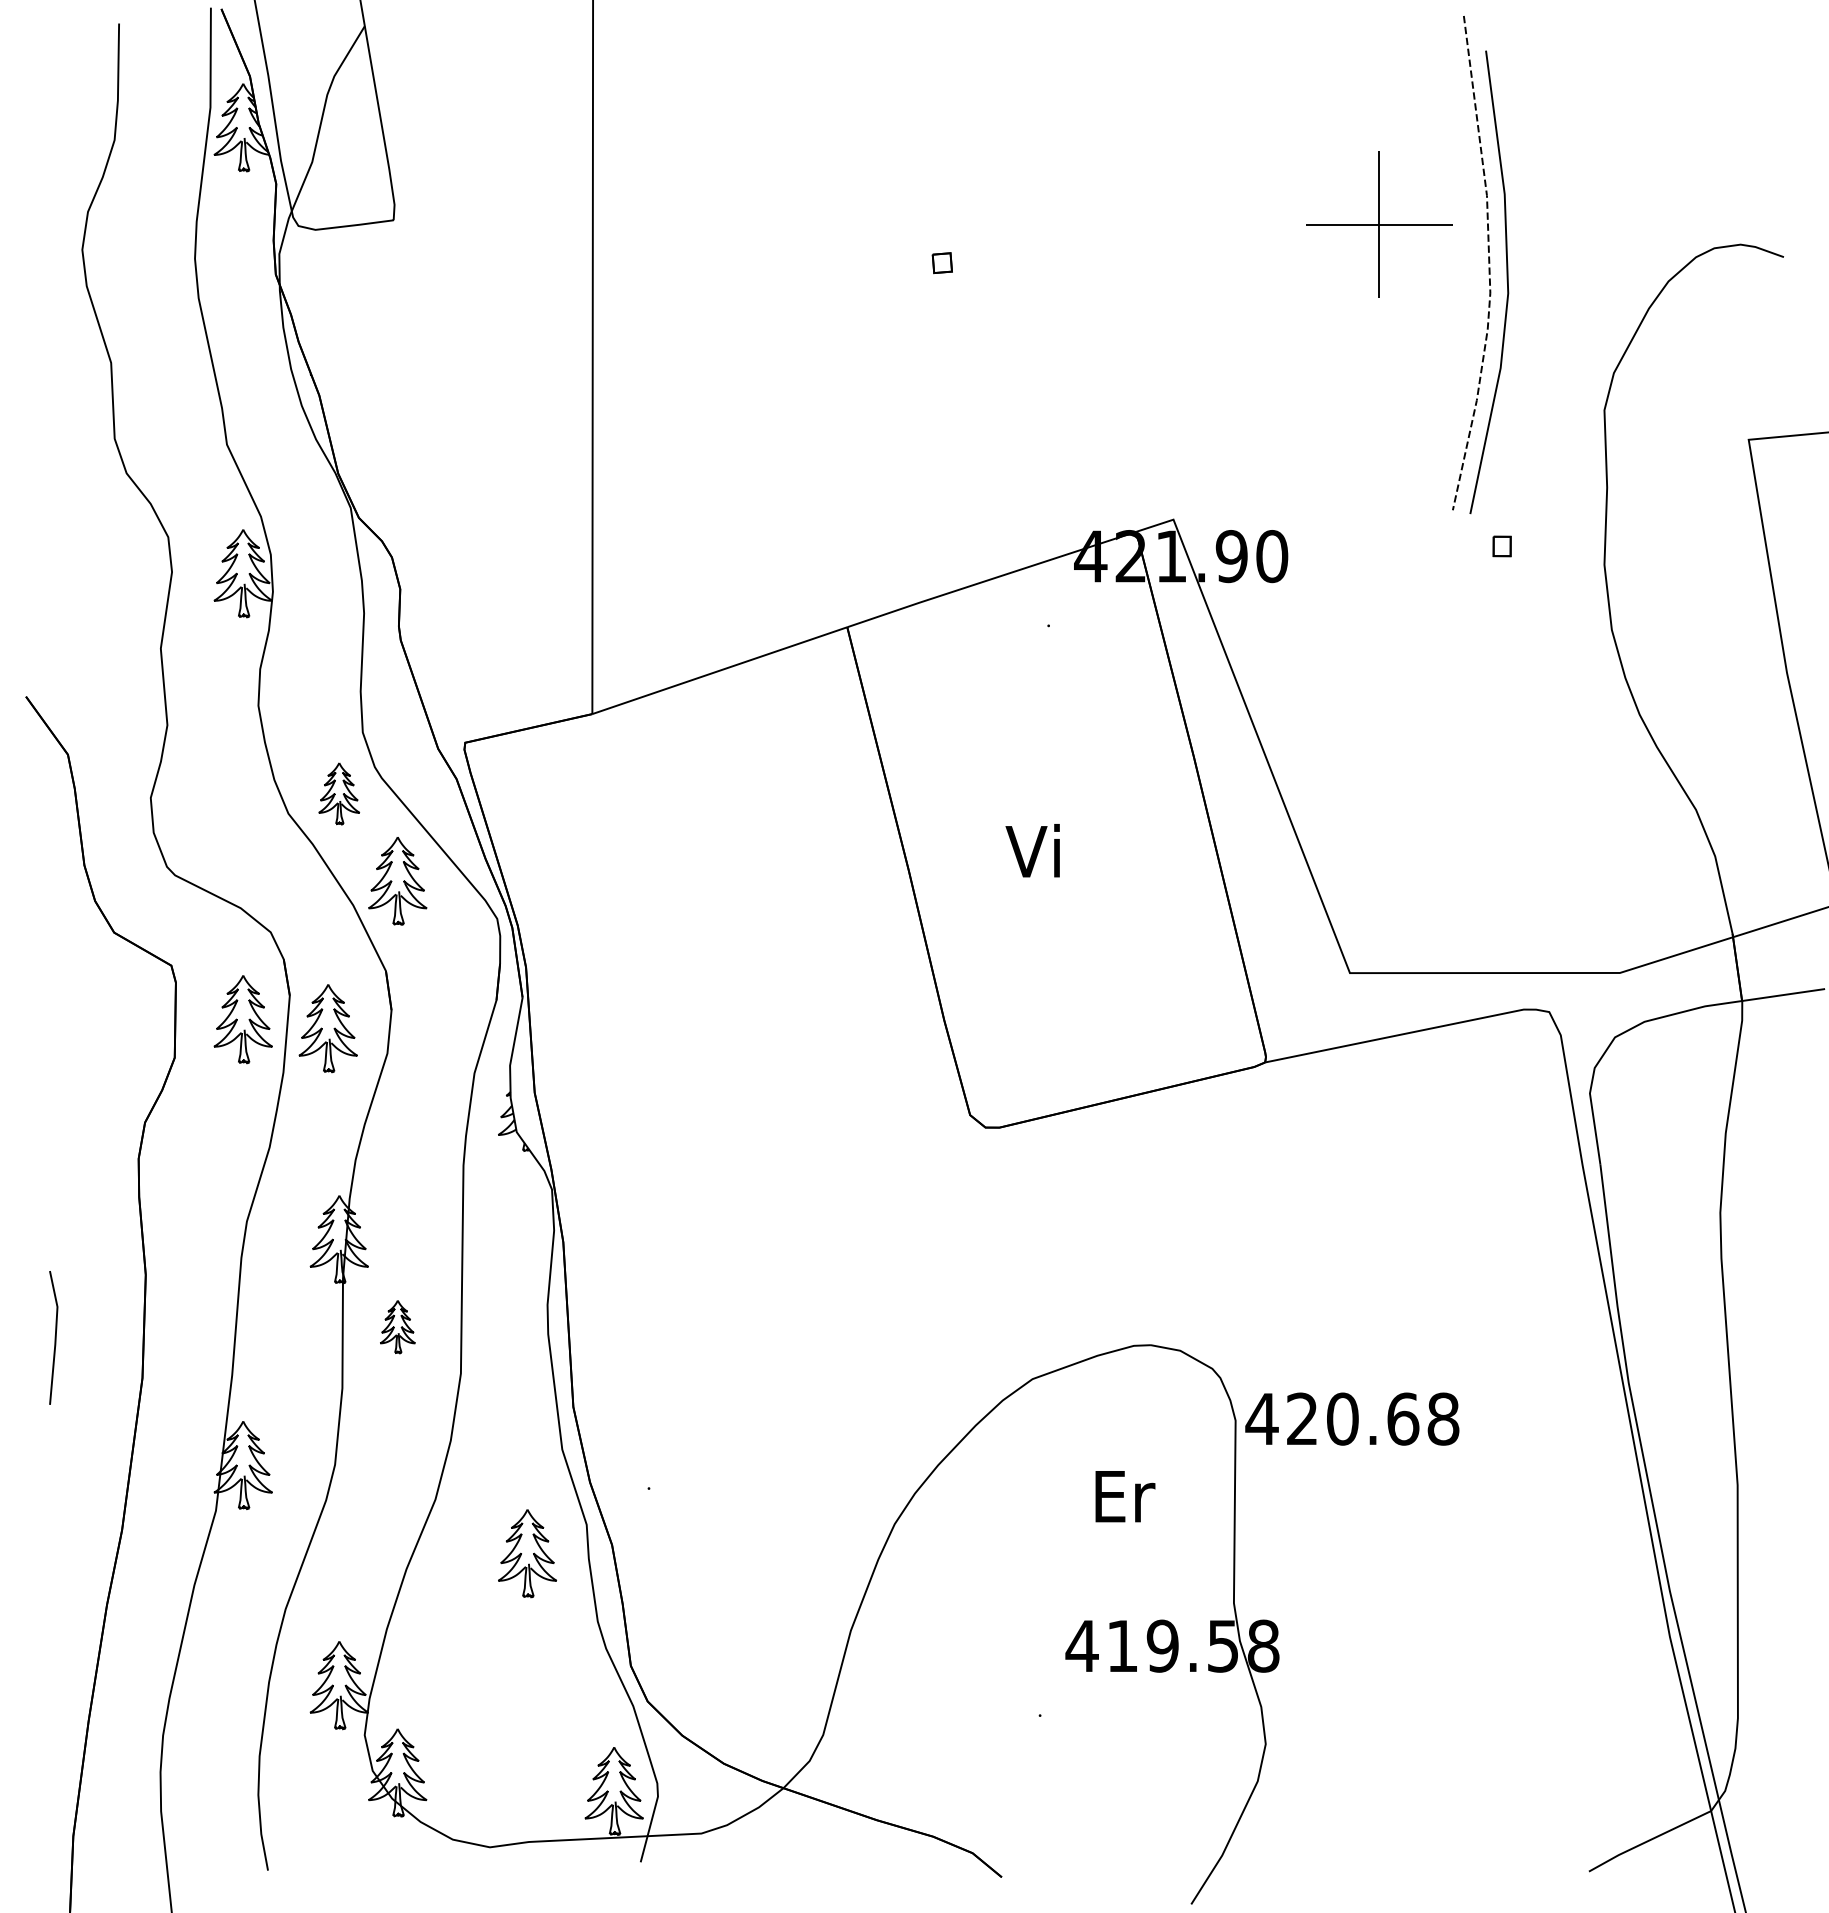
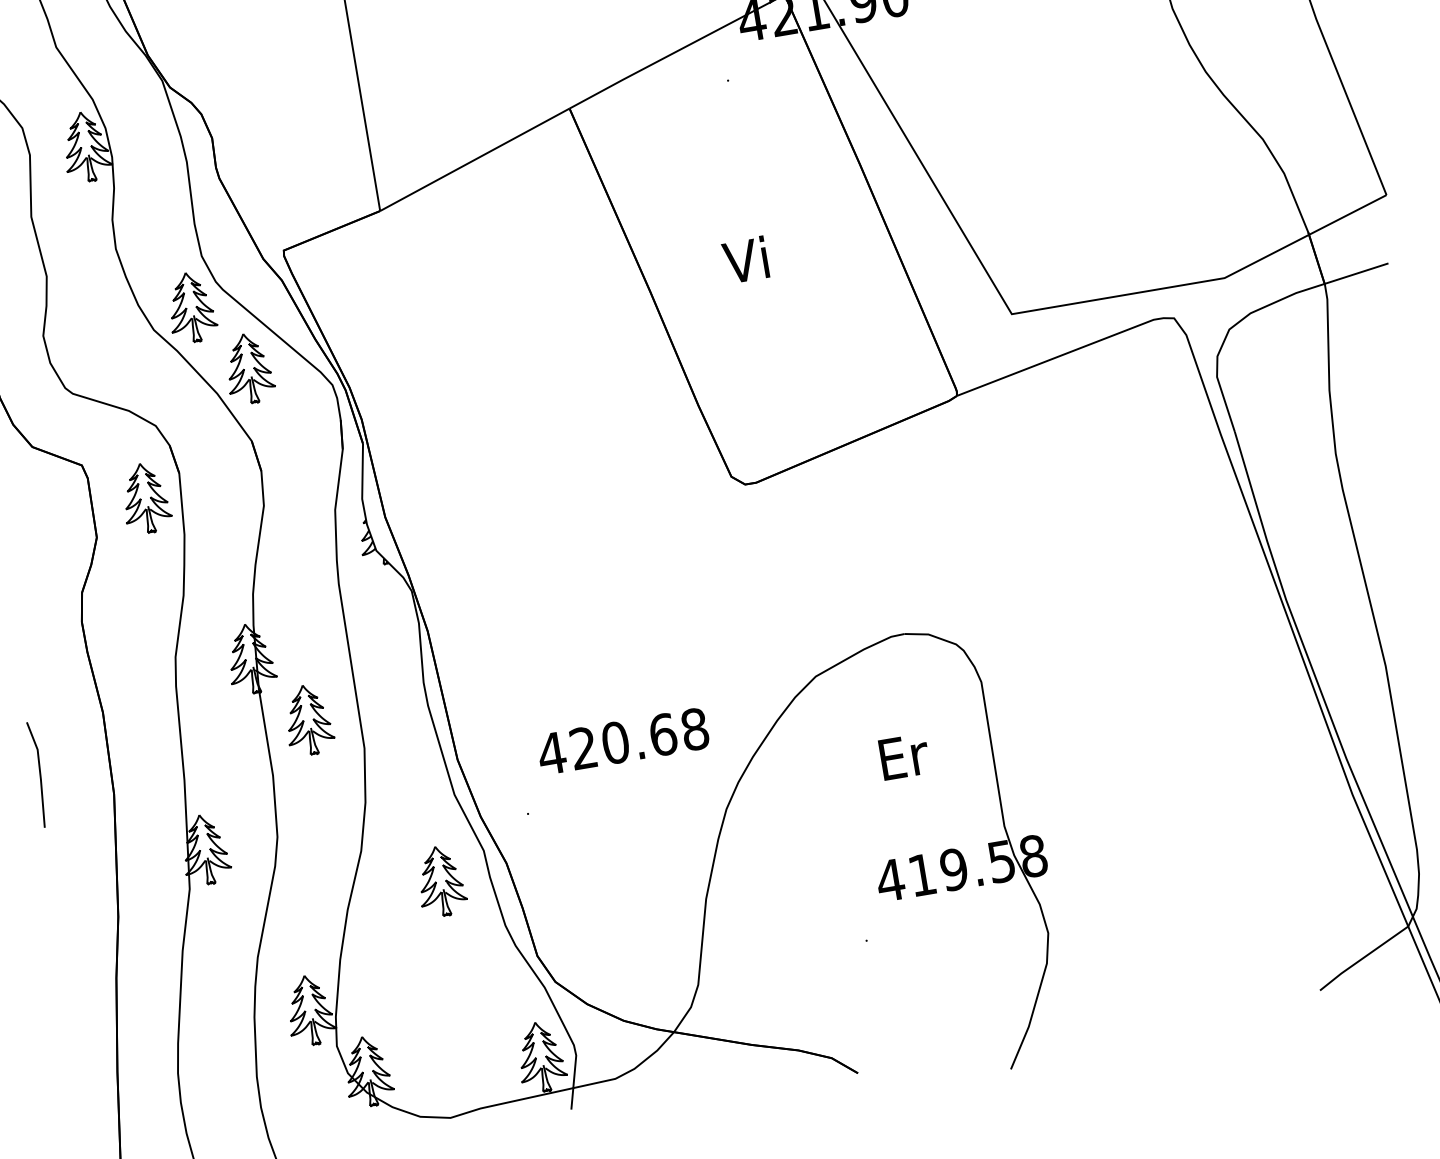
part: (338, 793) -> (190, 307), size x1.43
part: (327, 1028) -> (213, 494), removed
part: (397, 1326) -> (308, 719), size x1.67
text: (1352, 1418) -> (623, 741), moved

